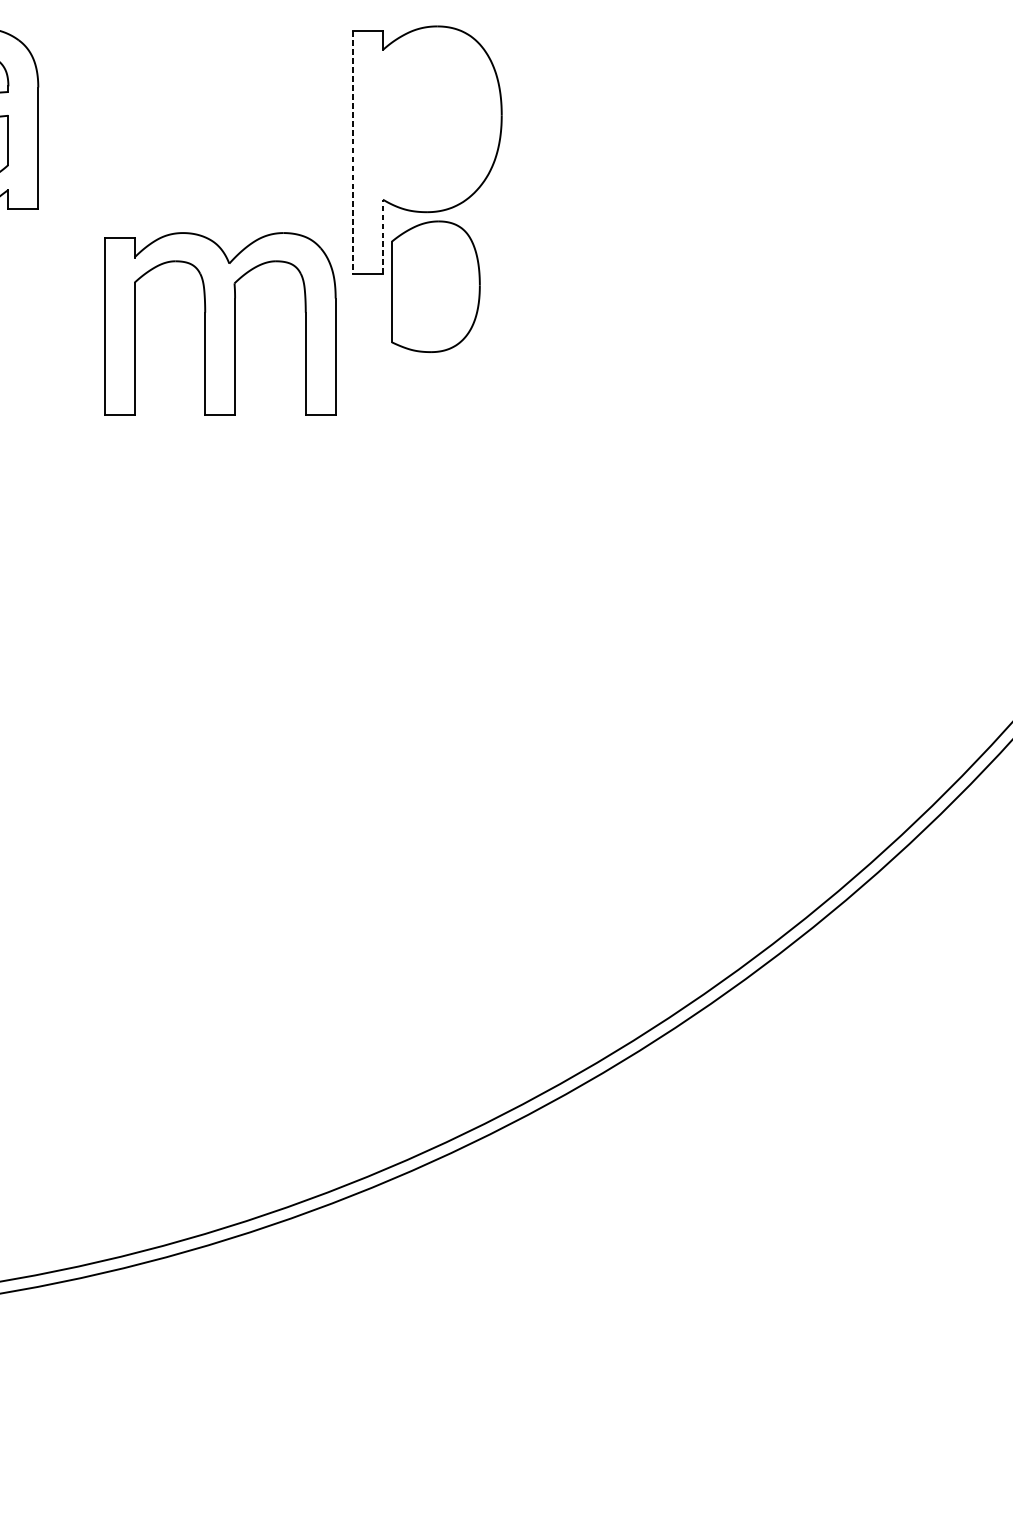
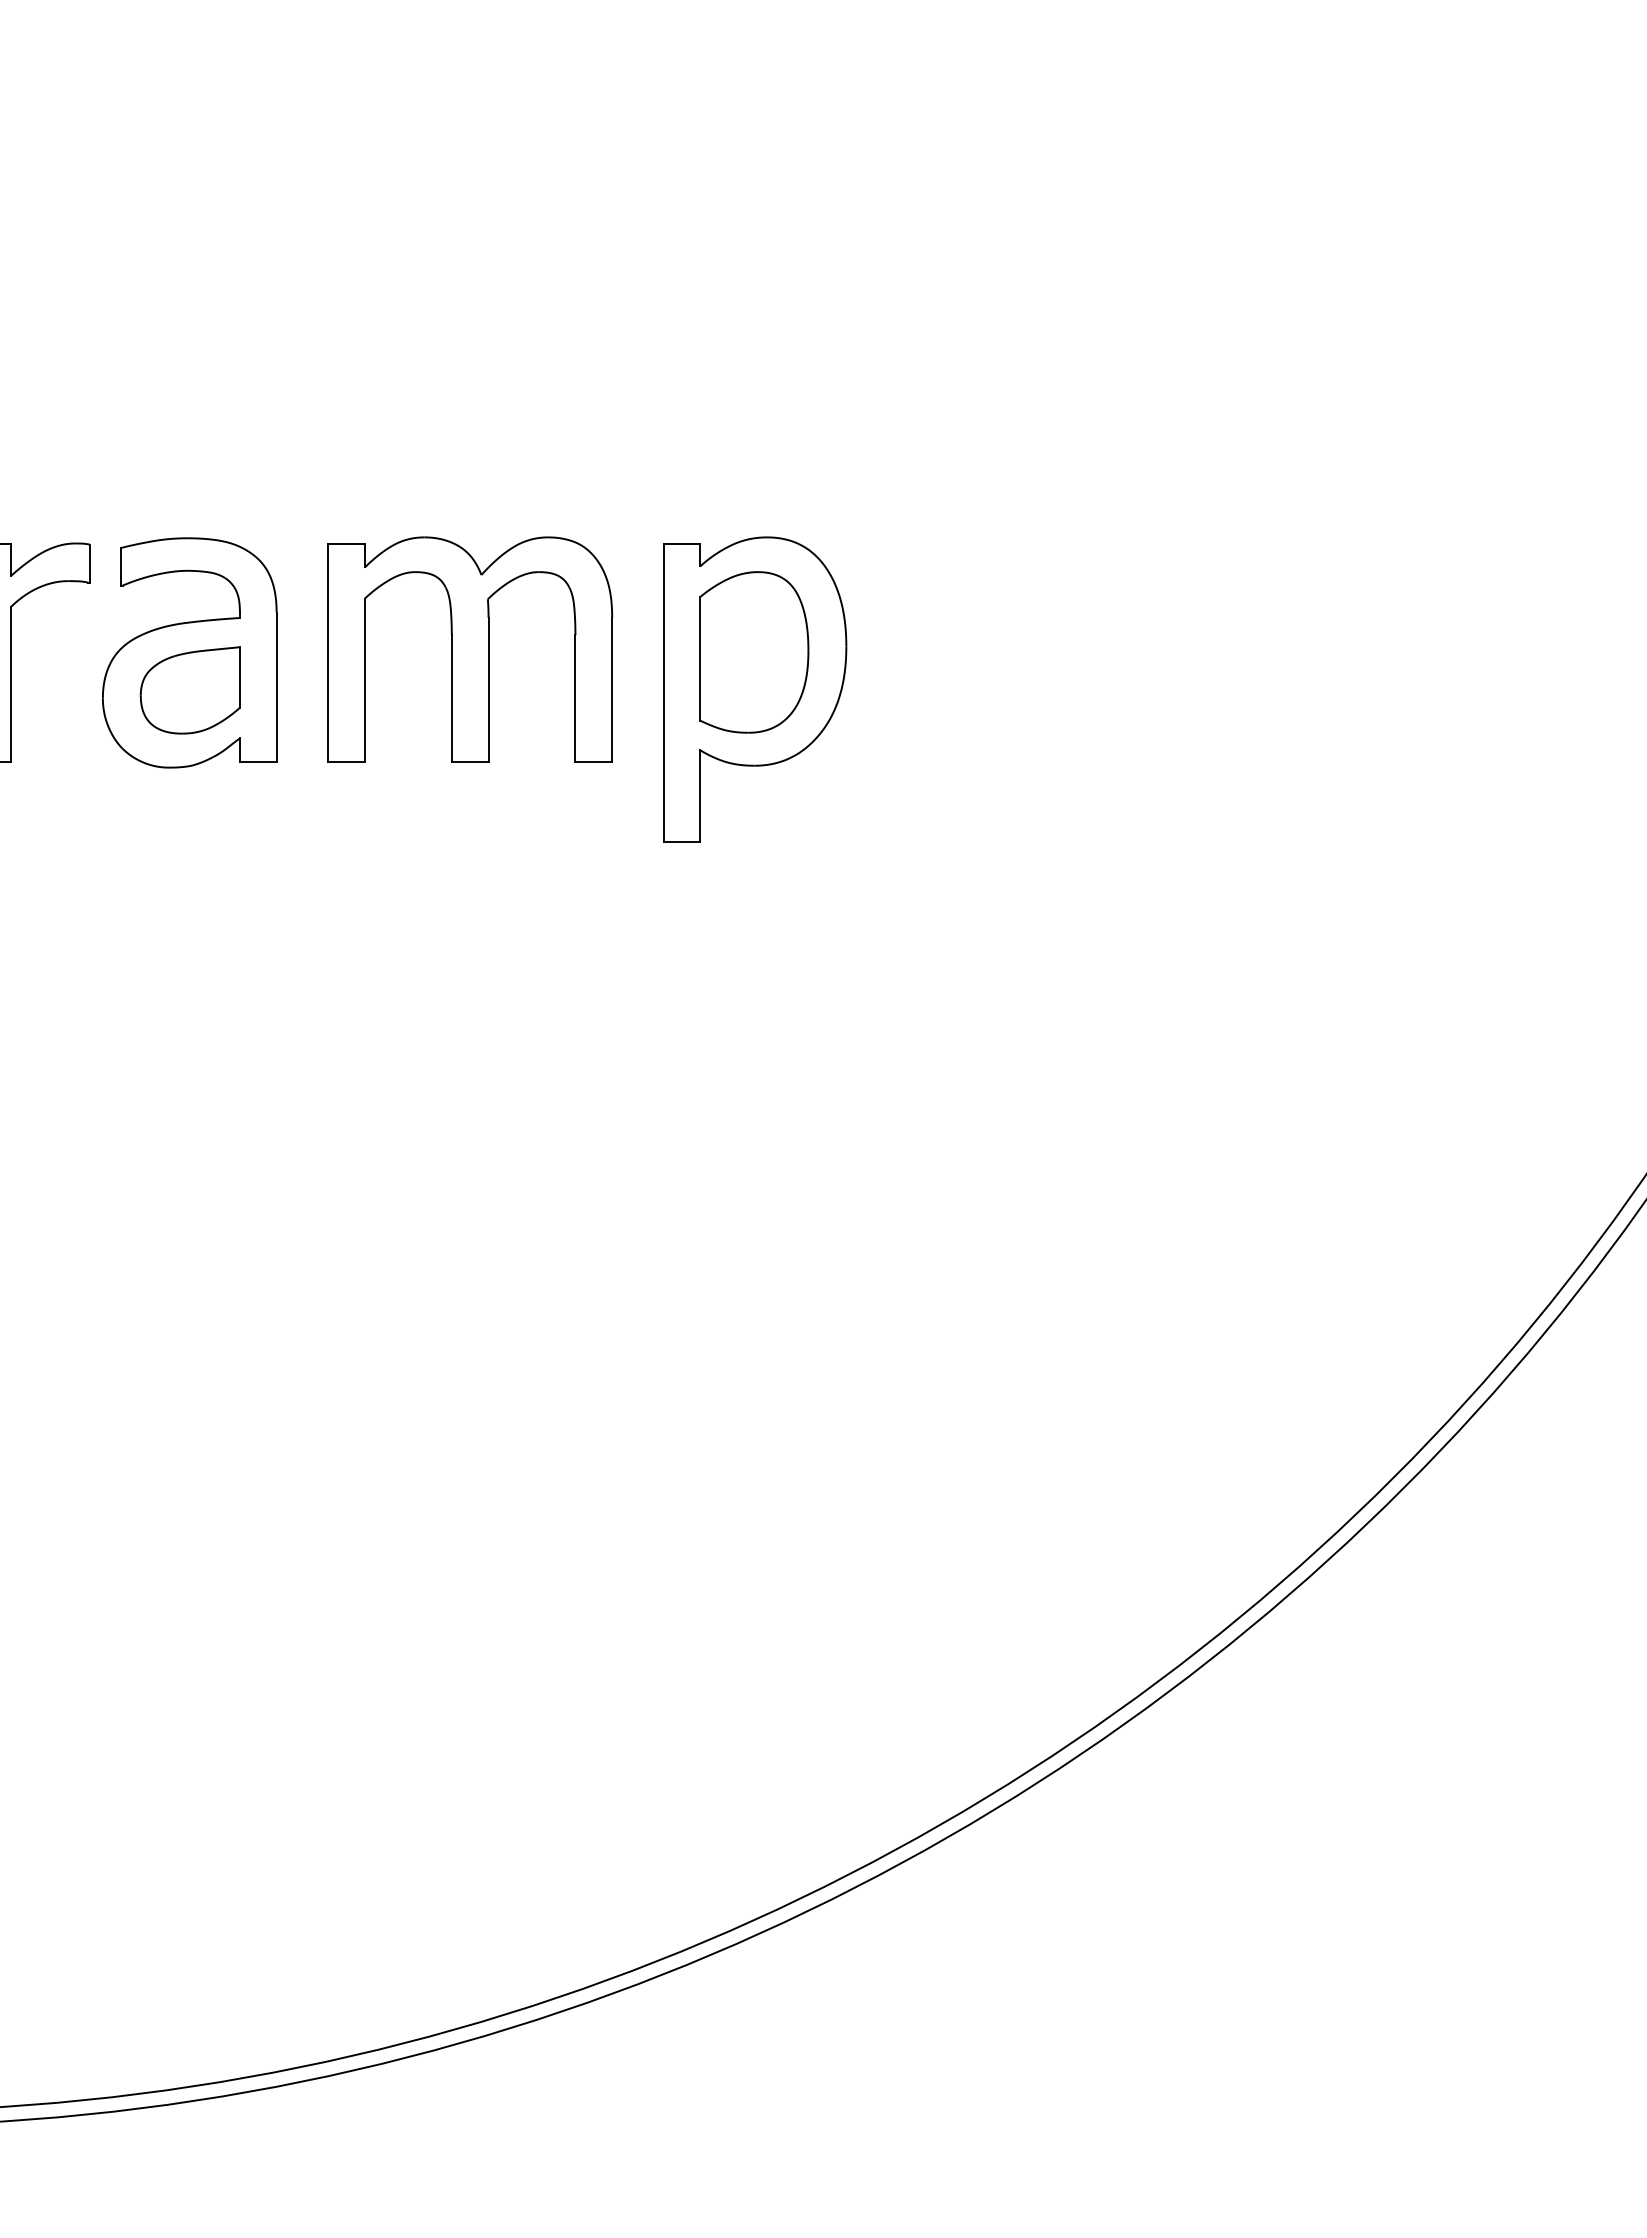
line: (353, 153) -> (663, 693), dashed -> solid
line: (383, 237) -> (700, 796), dashed -> solid
part: (435, 286) -> (754, 652), moved
part: (220, 324) -> (470, 649), moved

